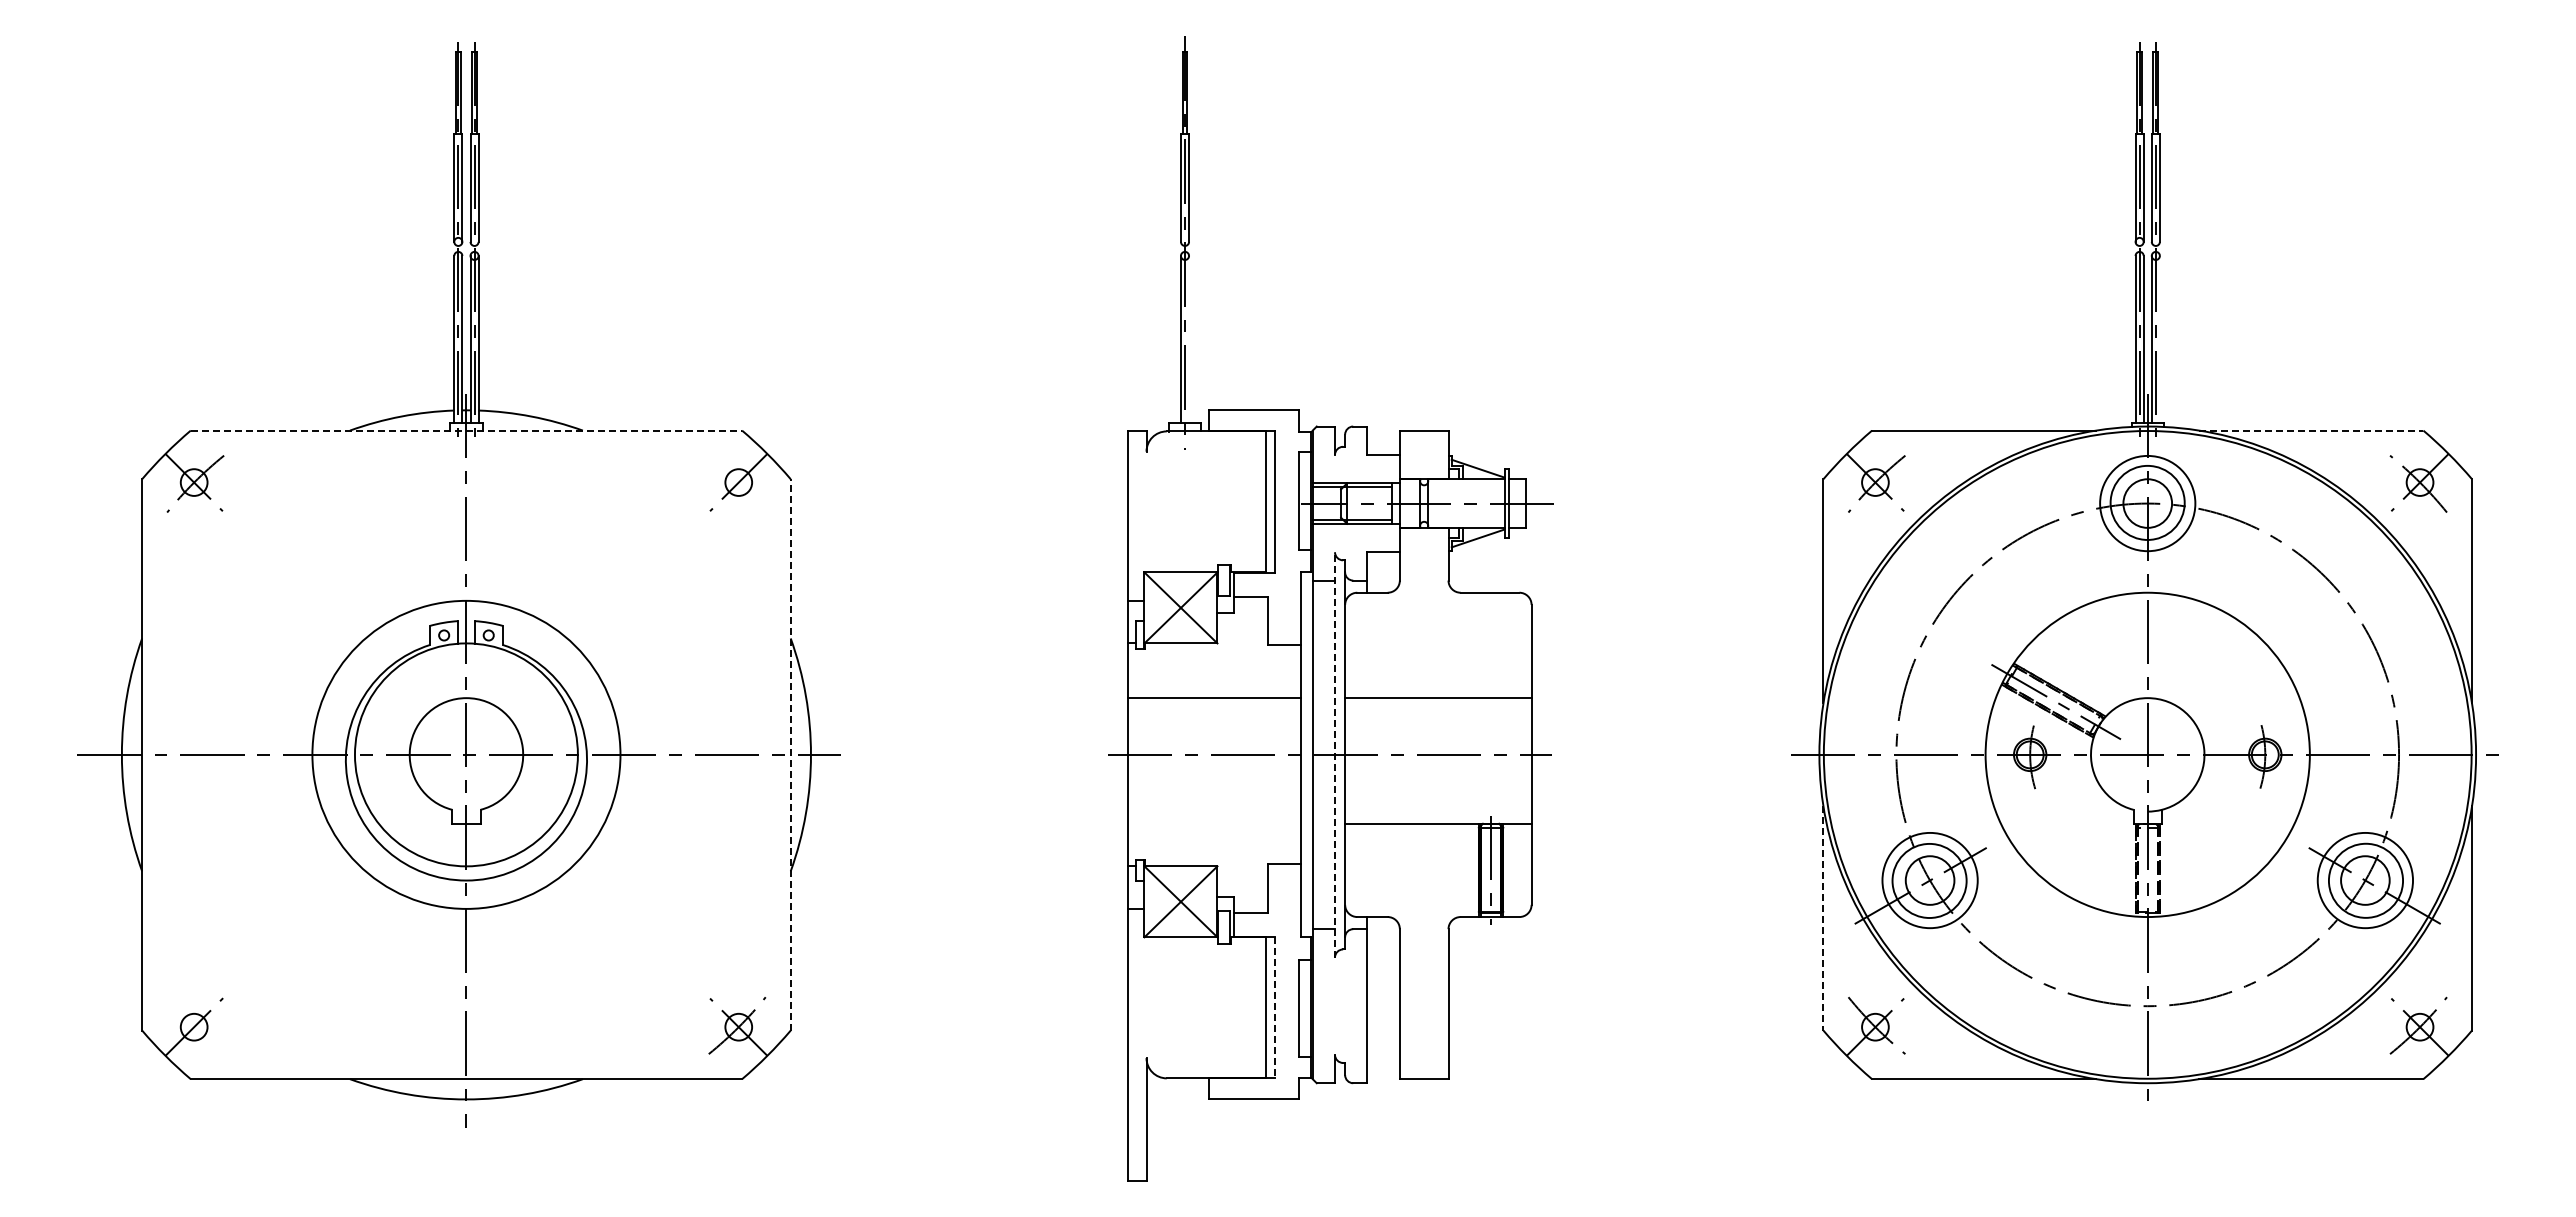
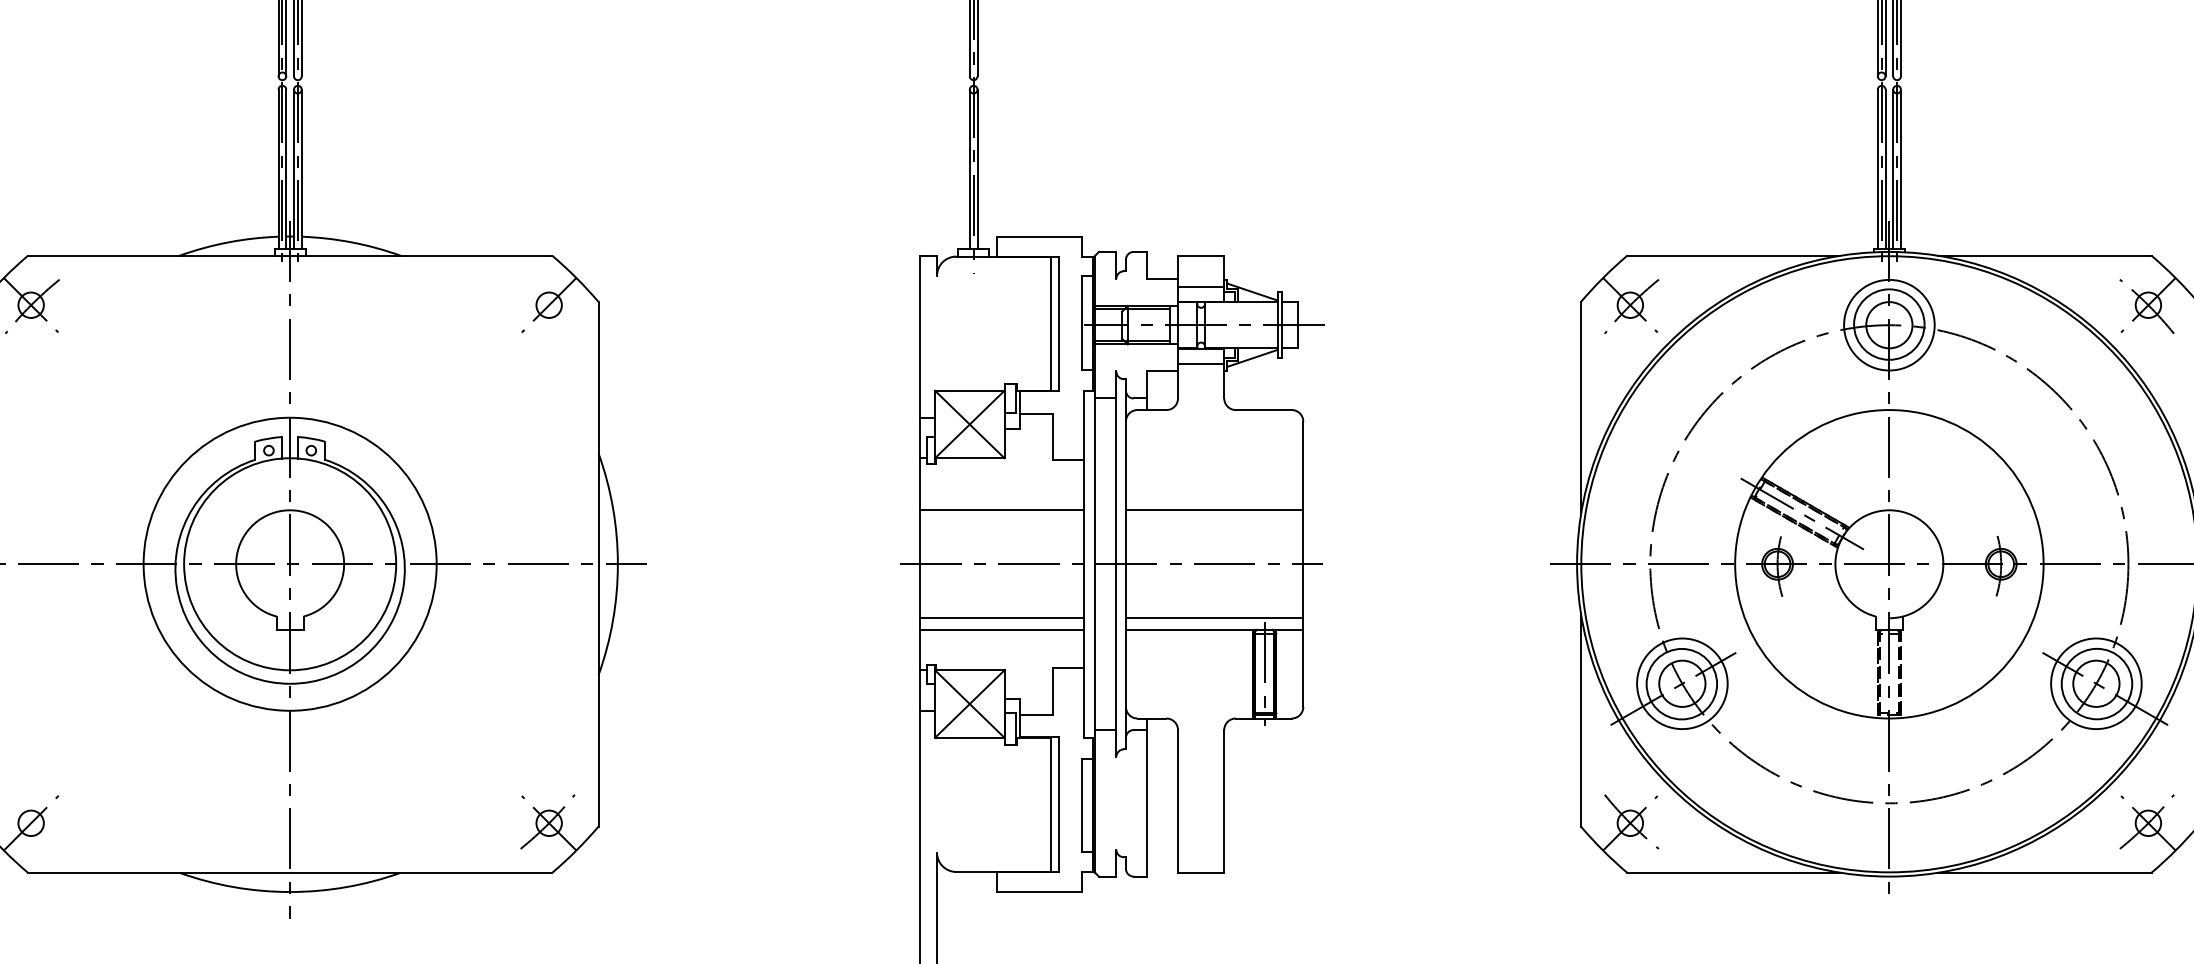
line: (1189, 339) -> (977, 169), added
line: (2159, 339) -> (1900, 169), added
line: (466, 430) -> (290, 255), dashed -> solid
line: (2311, 430) -> (2045, 255), dashed -> solid
line: (1423, 463) -> (1200, 287), added
line: (1423, 544) -> (1200, 364), added
line: (790, 754) -> (598, 563), dashed -> solid
line: (1335, 754) -> (1116, 563), dashed -> solid
line: (1214, 811) -> (1001, 618), added
line: (1438, 811) -> (1214, 618), added
line: (1214, 823) -> (1001, 629), added
line: (1823, 918) -> (1580, 719), dashed -> solid
line: (1274, 1007) -> (1058, 804), dashed -> solid

